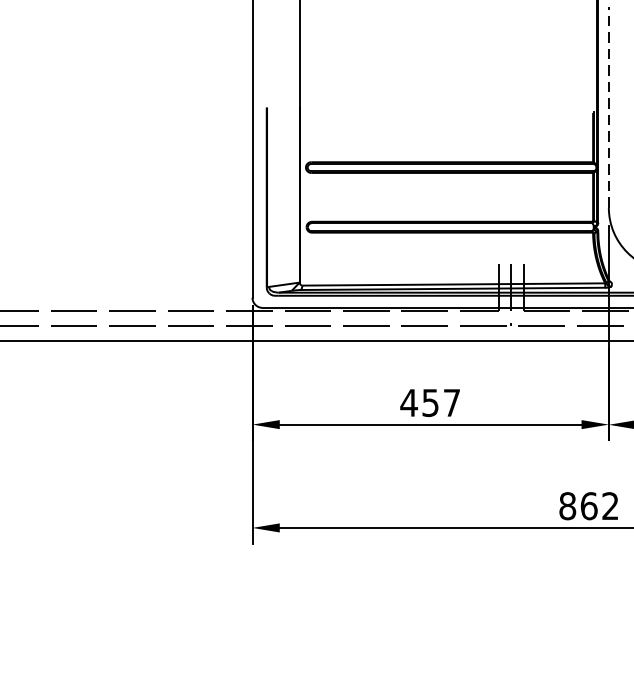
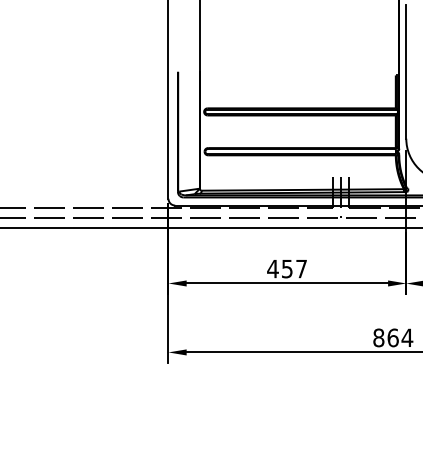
line: (609, 107) -> (406, 71), dashed -> solid
text: (610, 505) -> (407, 337), 862 -> 864

